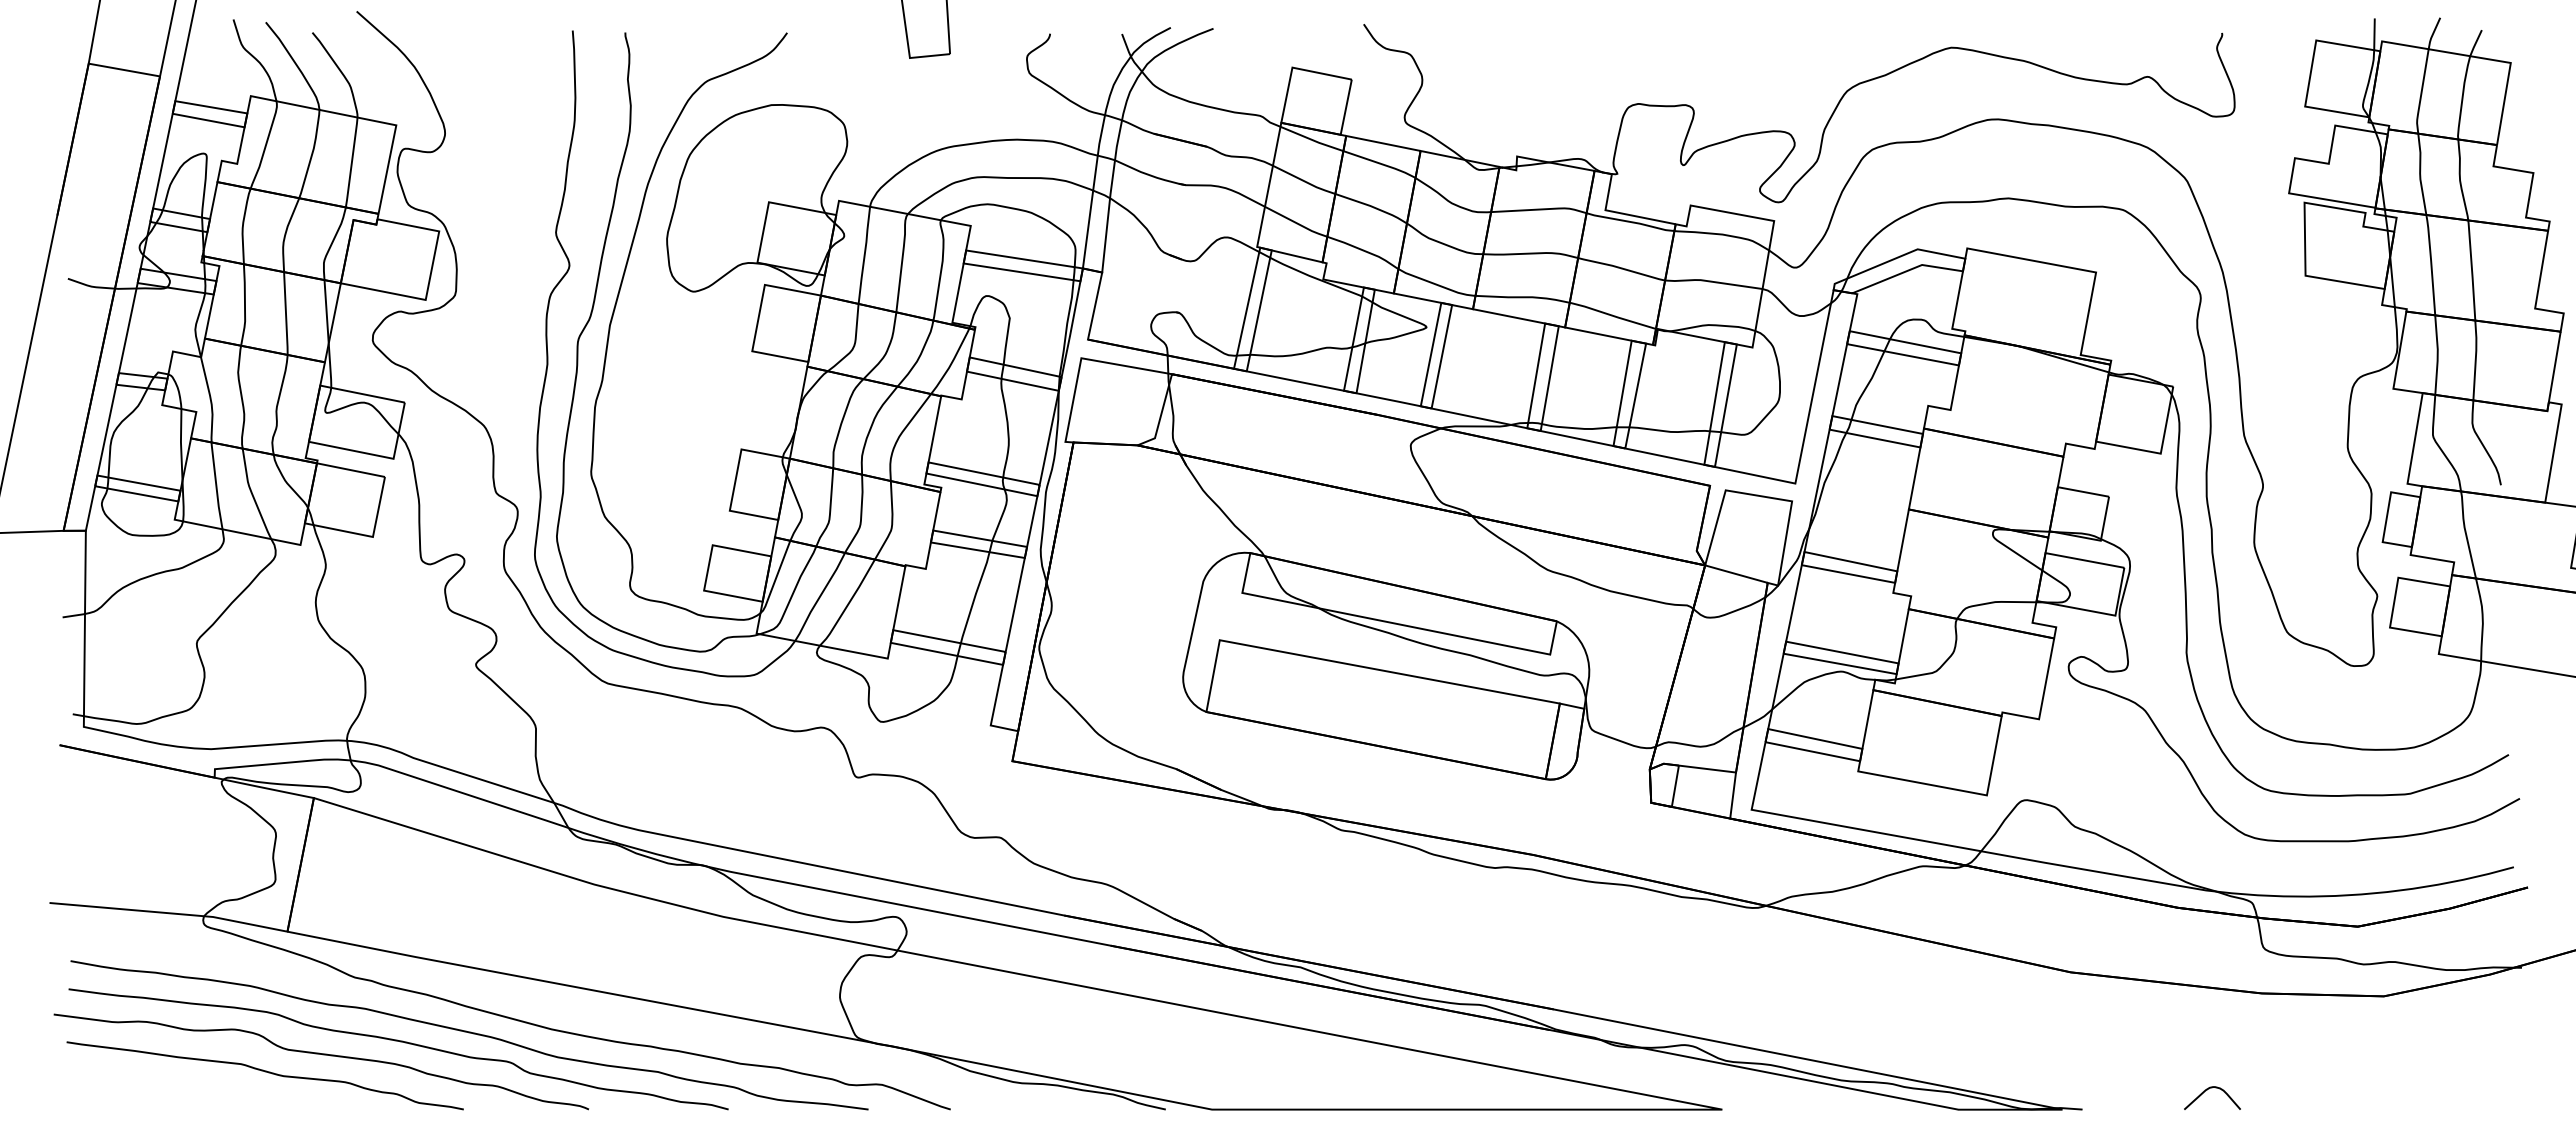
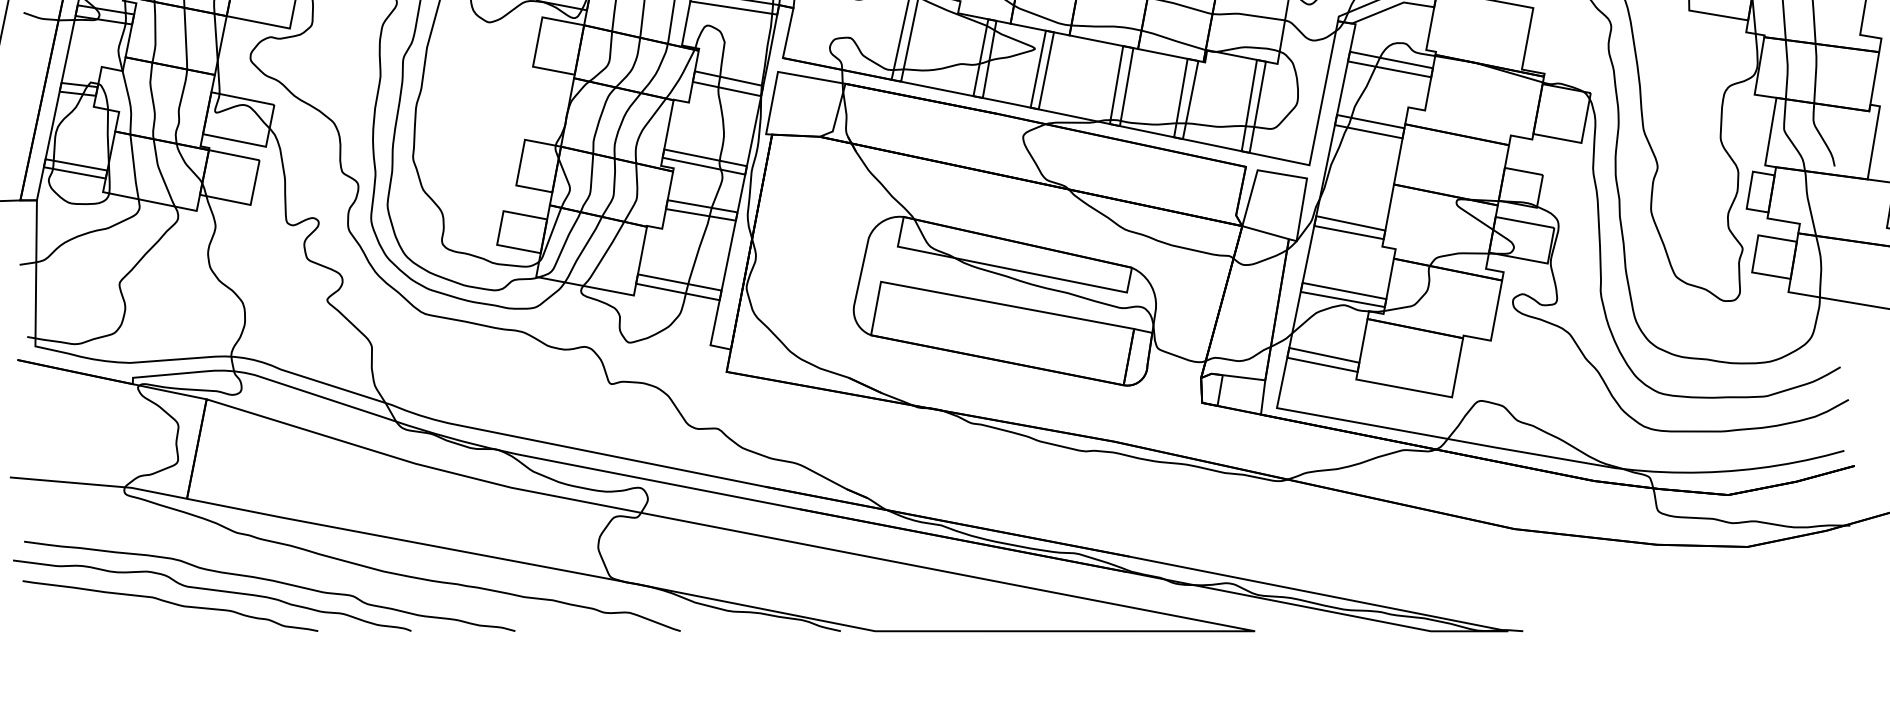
curve: (469, 1033) -> (322, 574), removed
curve: (2209, 1089) -> (1617, 616), removed

